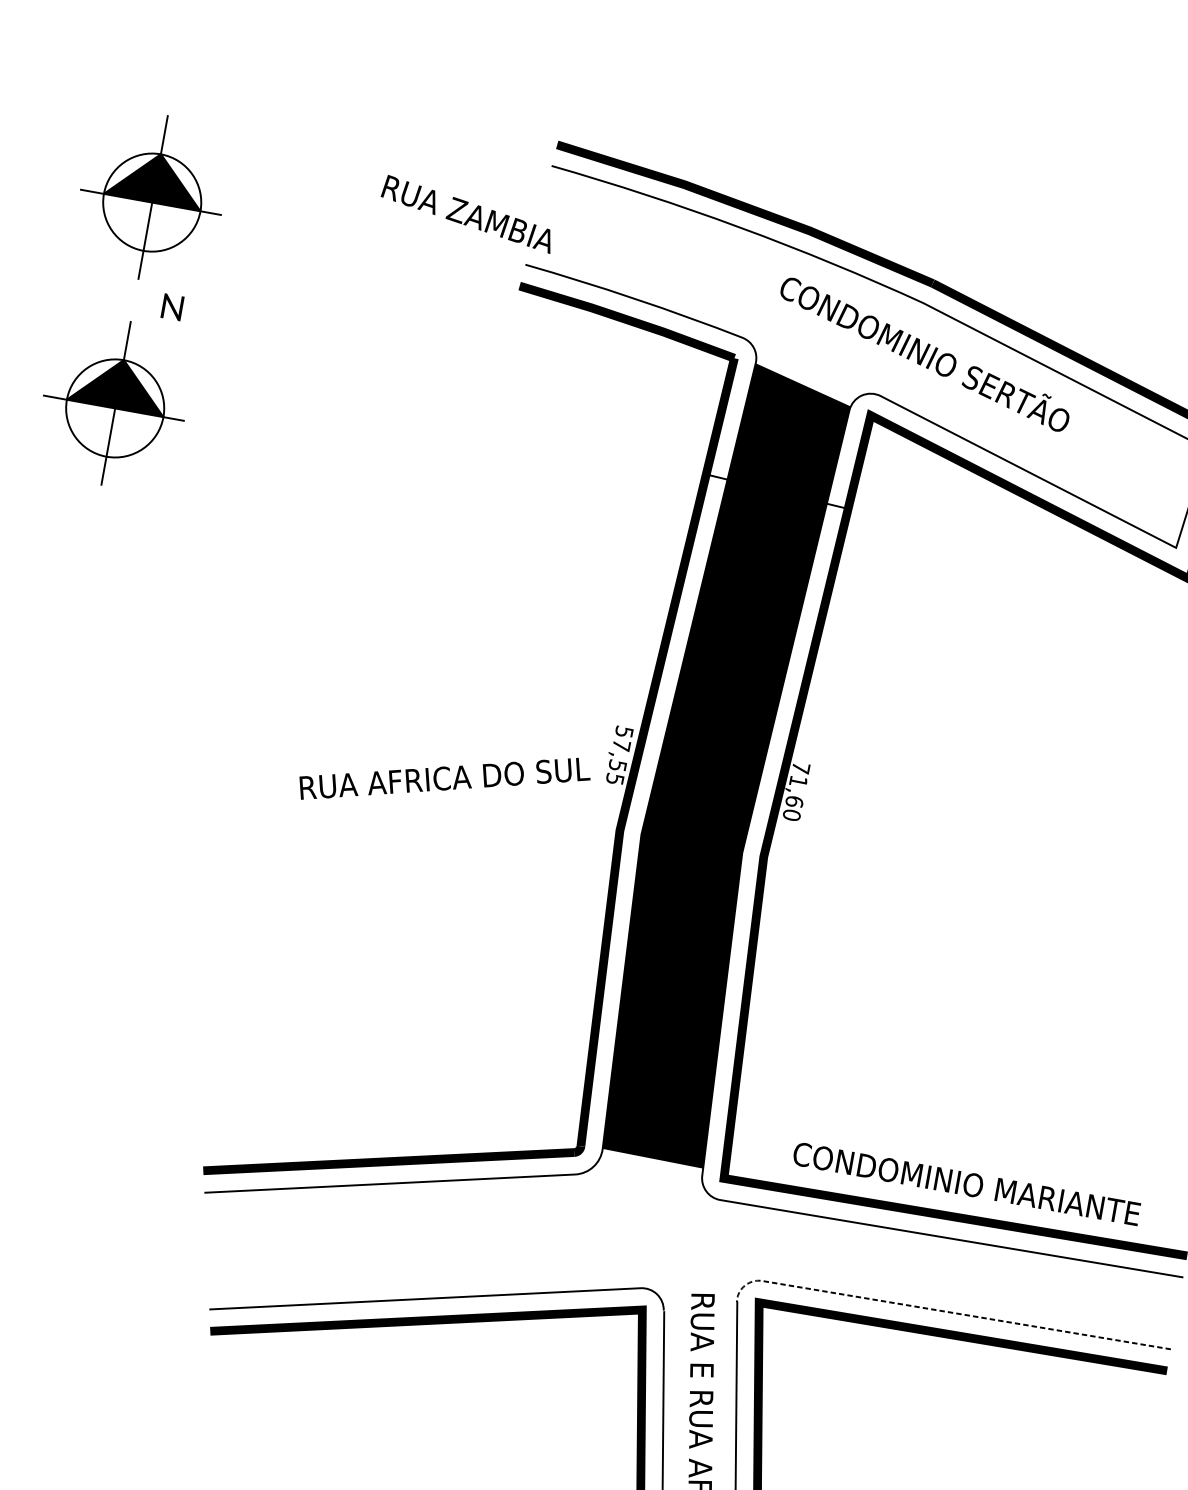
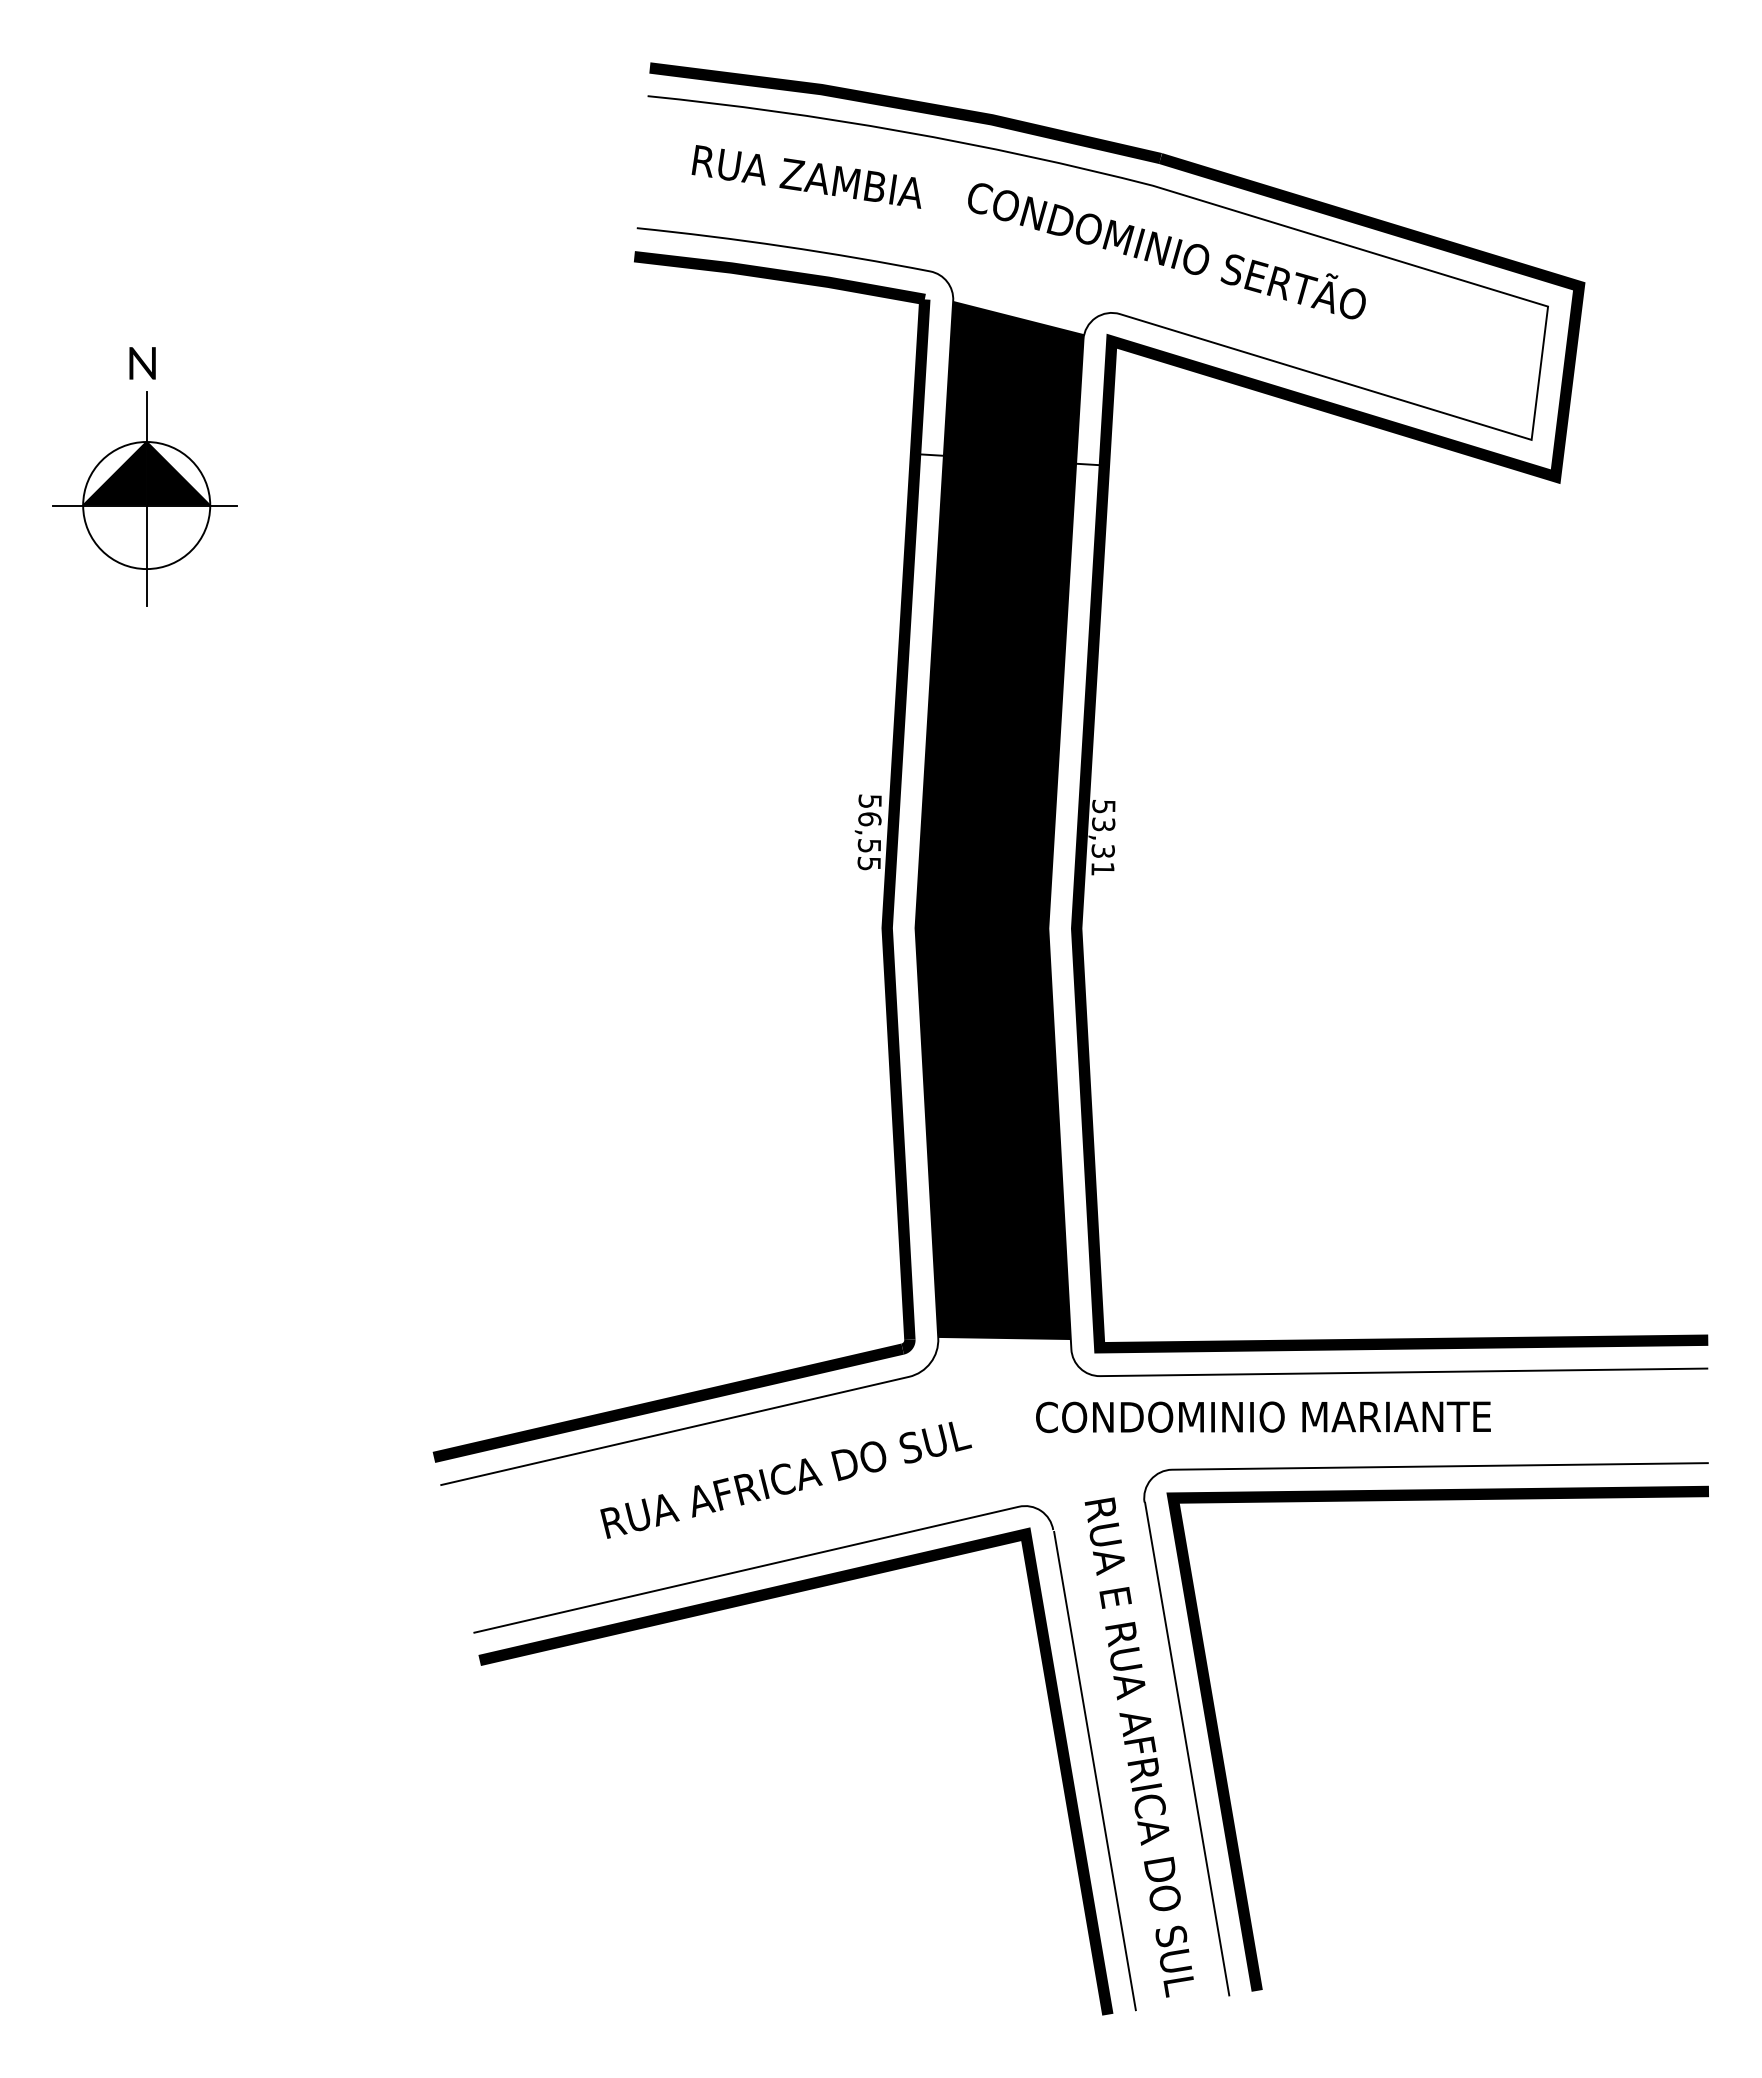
part: (151, 196) -> (144, 227), removed
text: (467, 213) -> (806, 176), moved
text: (172, 307) -> (142, 363), moved
text: (621, 745) -> (869, 819), 57,55 -> 56,55
text: (445, 779) -> (786, 1479), moved
text: (796, 792) -> (1103, 838), 71,60 -> 53,31
text: (966, 1184) -> (1263, 1417), moved
line: (936, 1309) -> (1400, 1466), dashed -> solid

